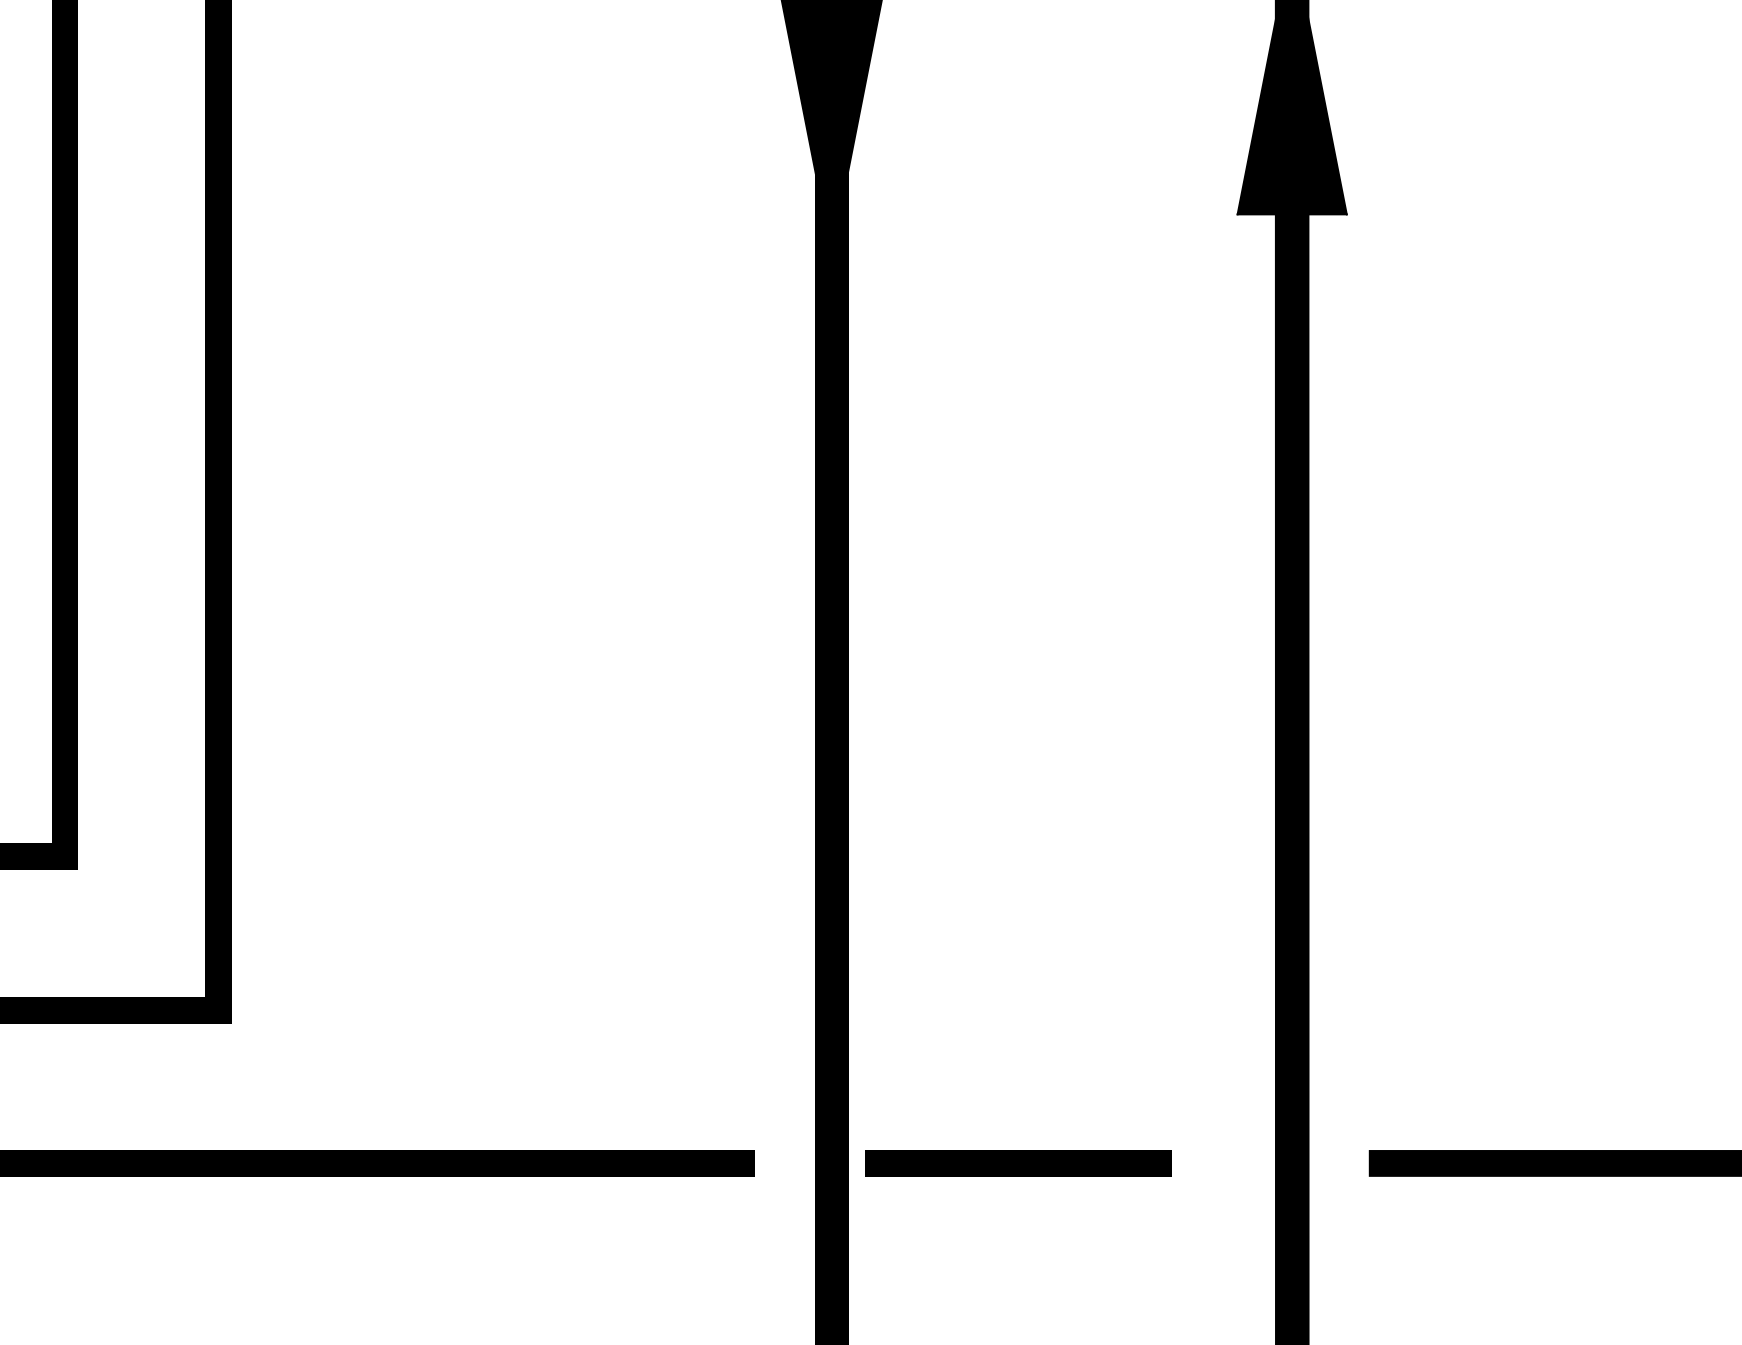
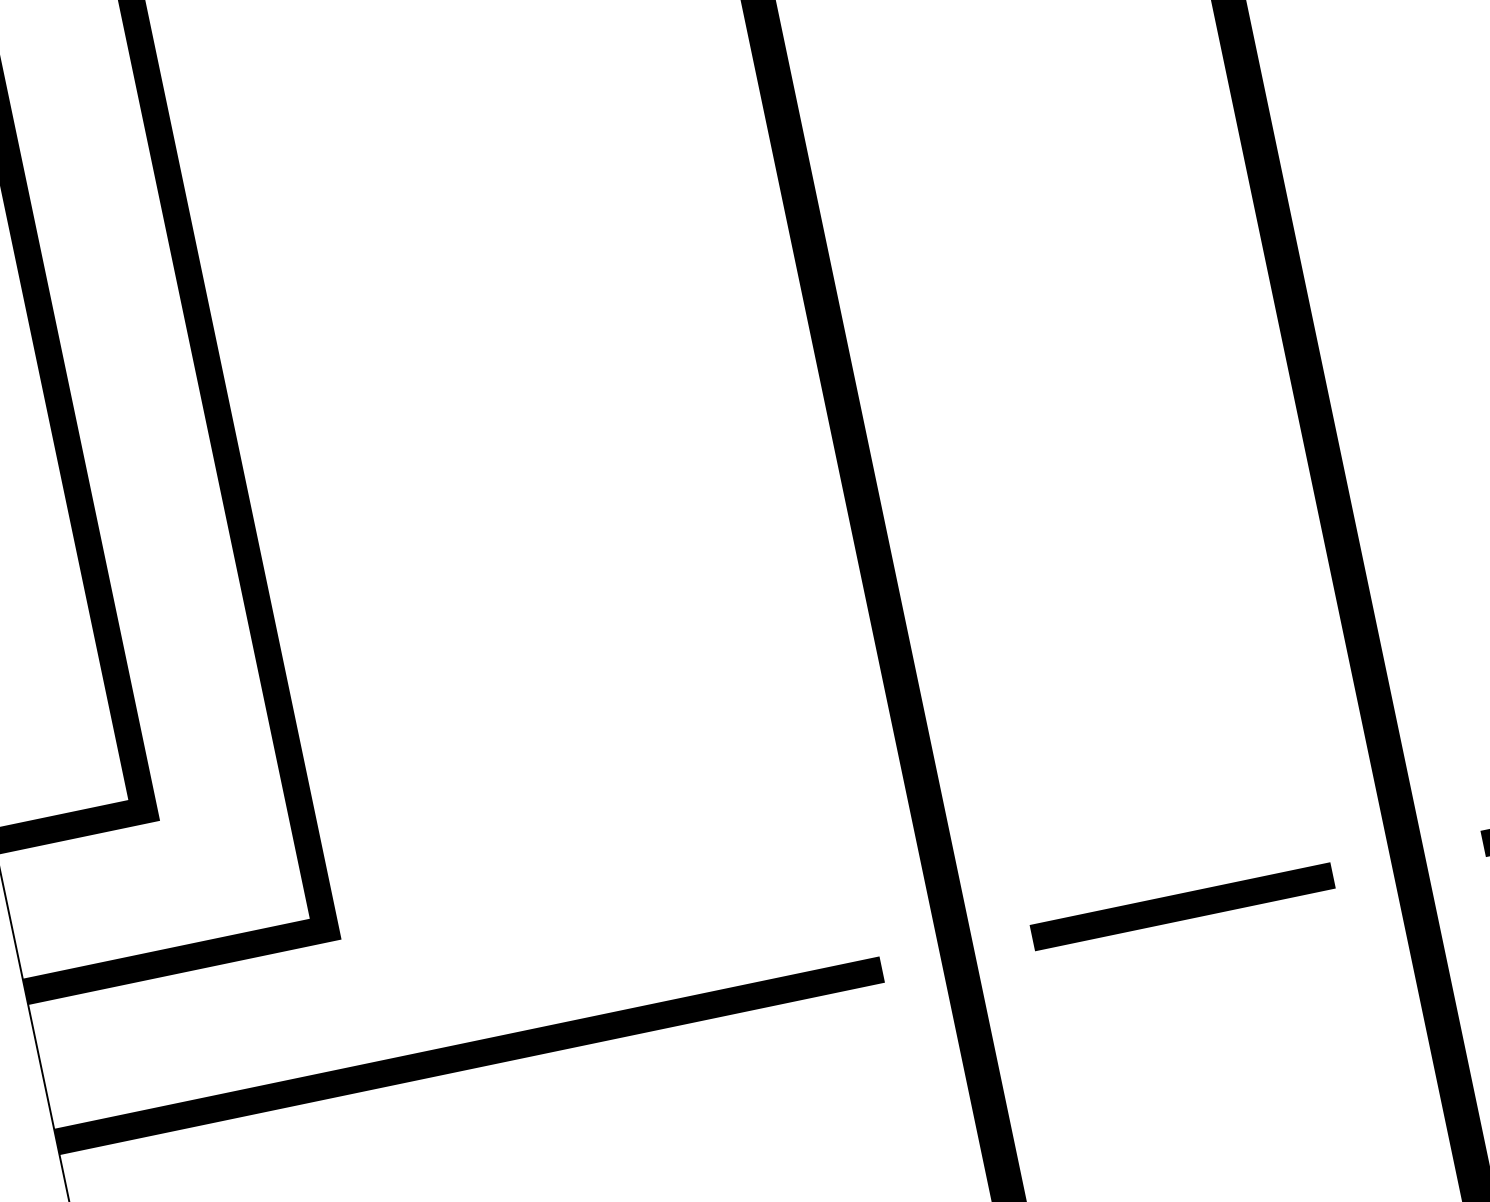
line: (1018, 1163) -> (1182, 906), moved

